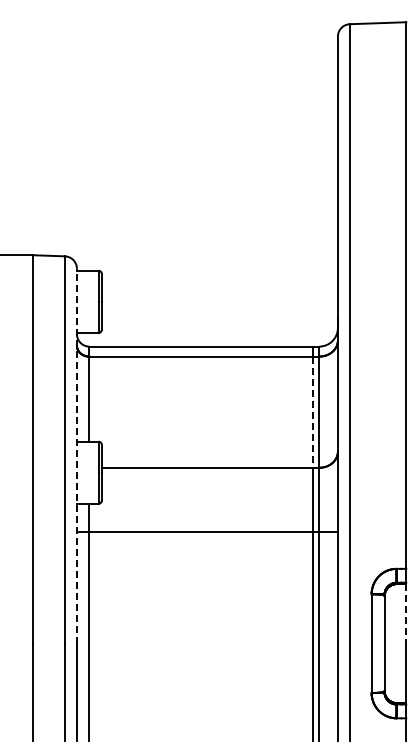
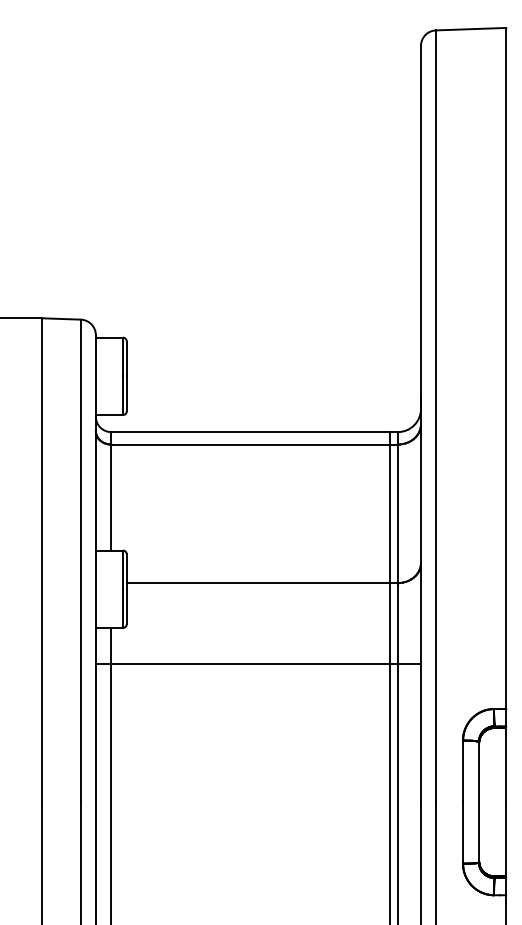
line: (313, 412) -> (390, 514), dashed -> solid
line: (76, 455) -> (95, 567), dashed -> solid
line: (406, 613) -> (506, 764), dashed -> solid

